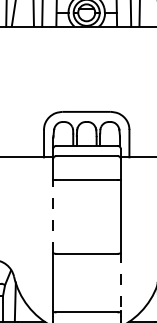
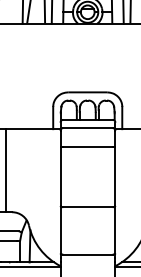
line: (53, 215) -> (60, 176), dashed -> solid
line: (121, 281) -> (115, 229), dashed -> solid

